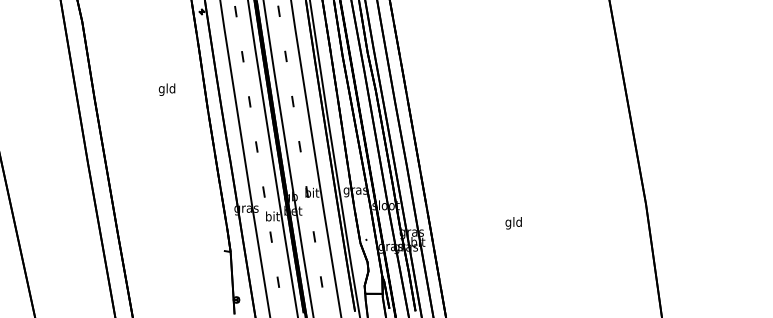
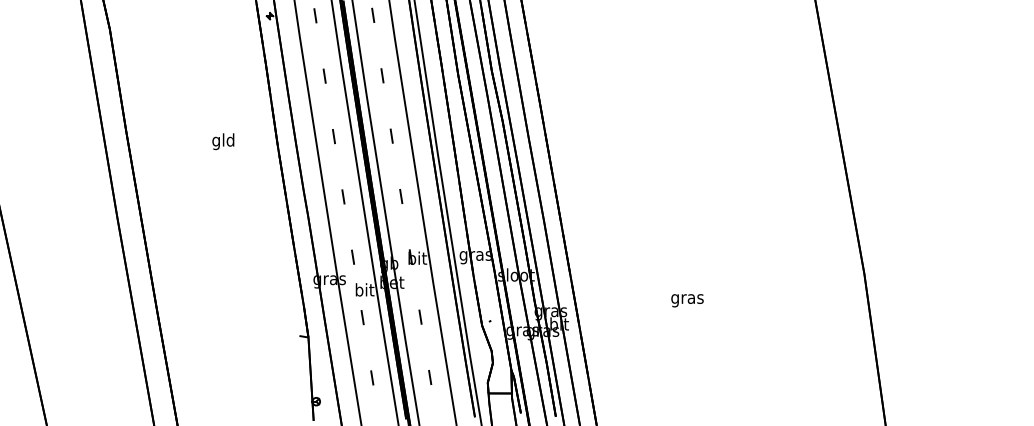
text: (166, 89) -> (222, 141), moved
text: (513, 223) -> (686, 299), gld -> gras

